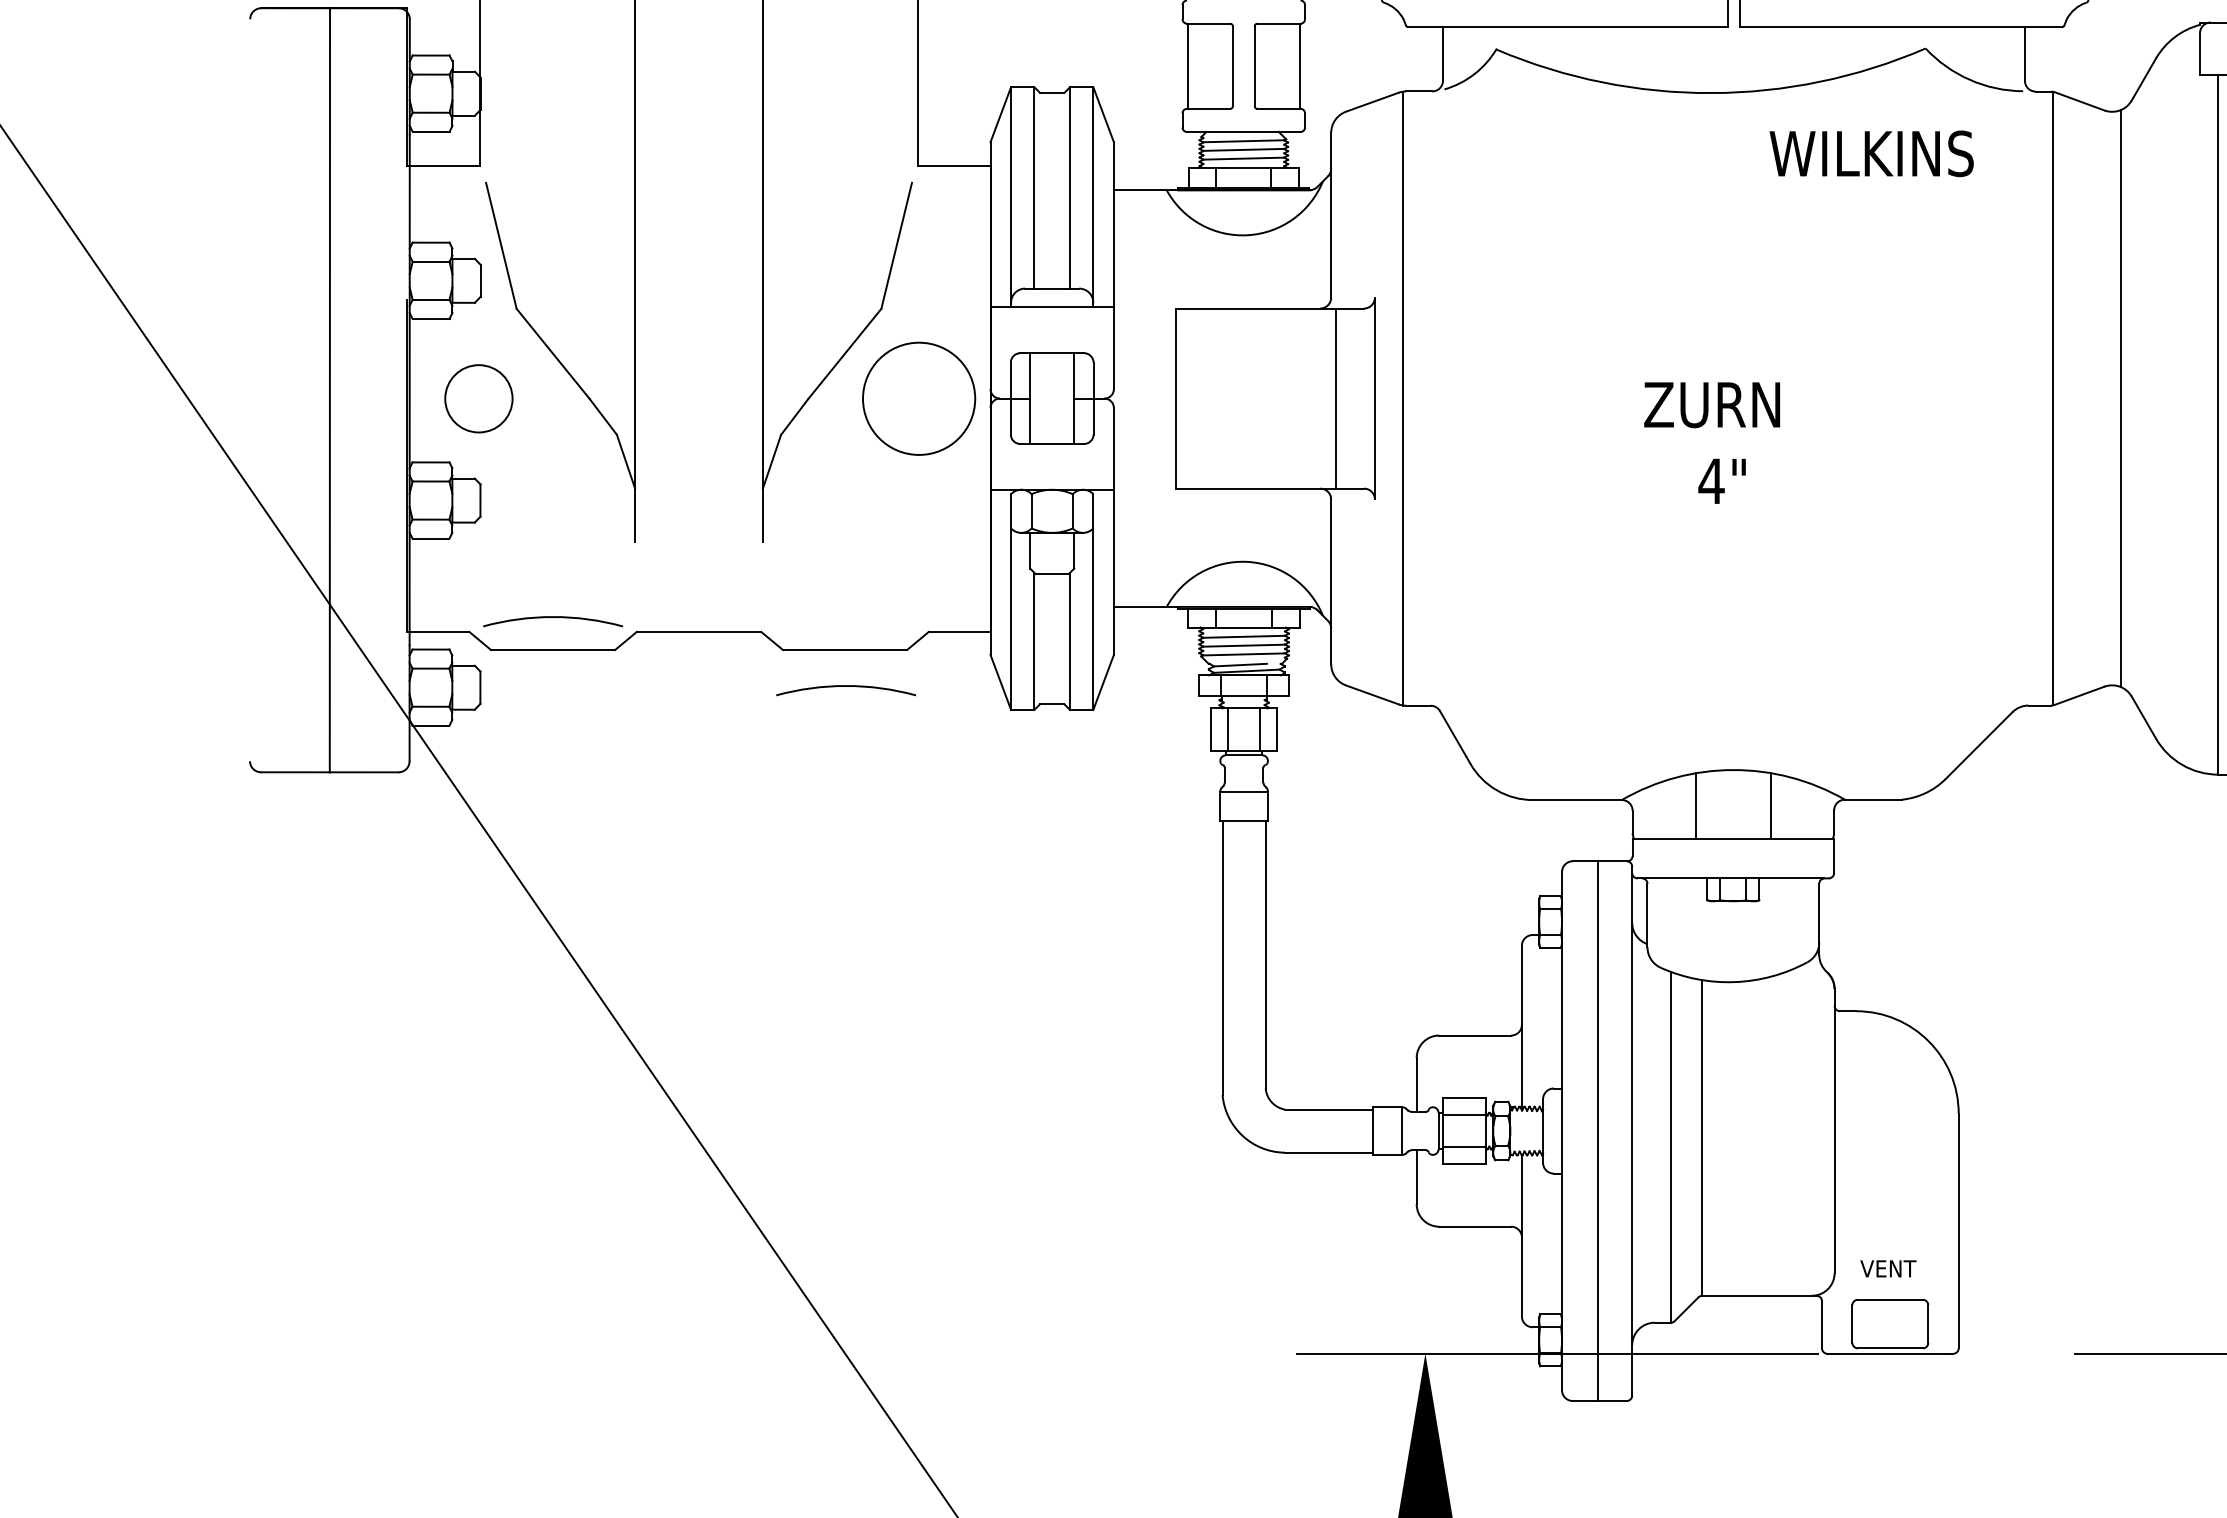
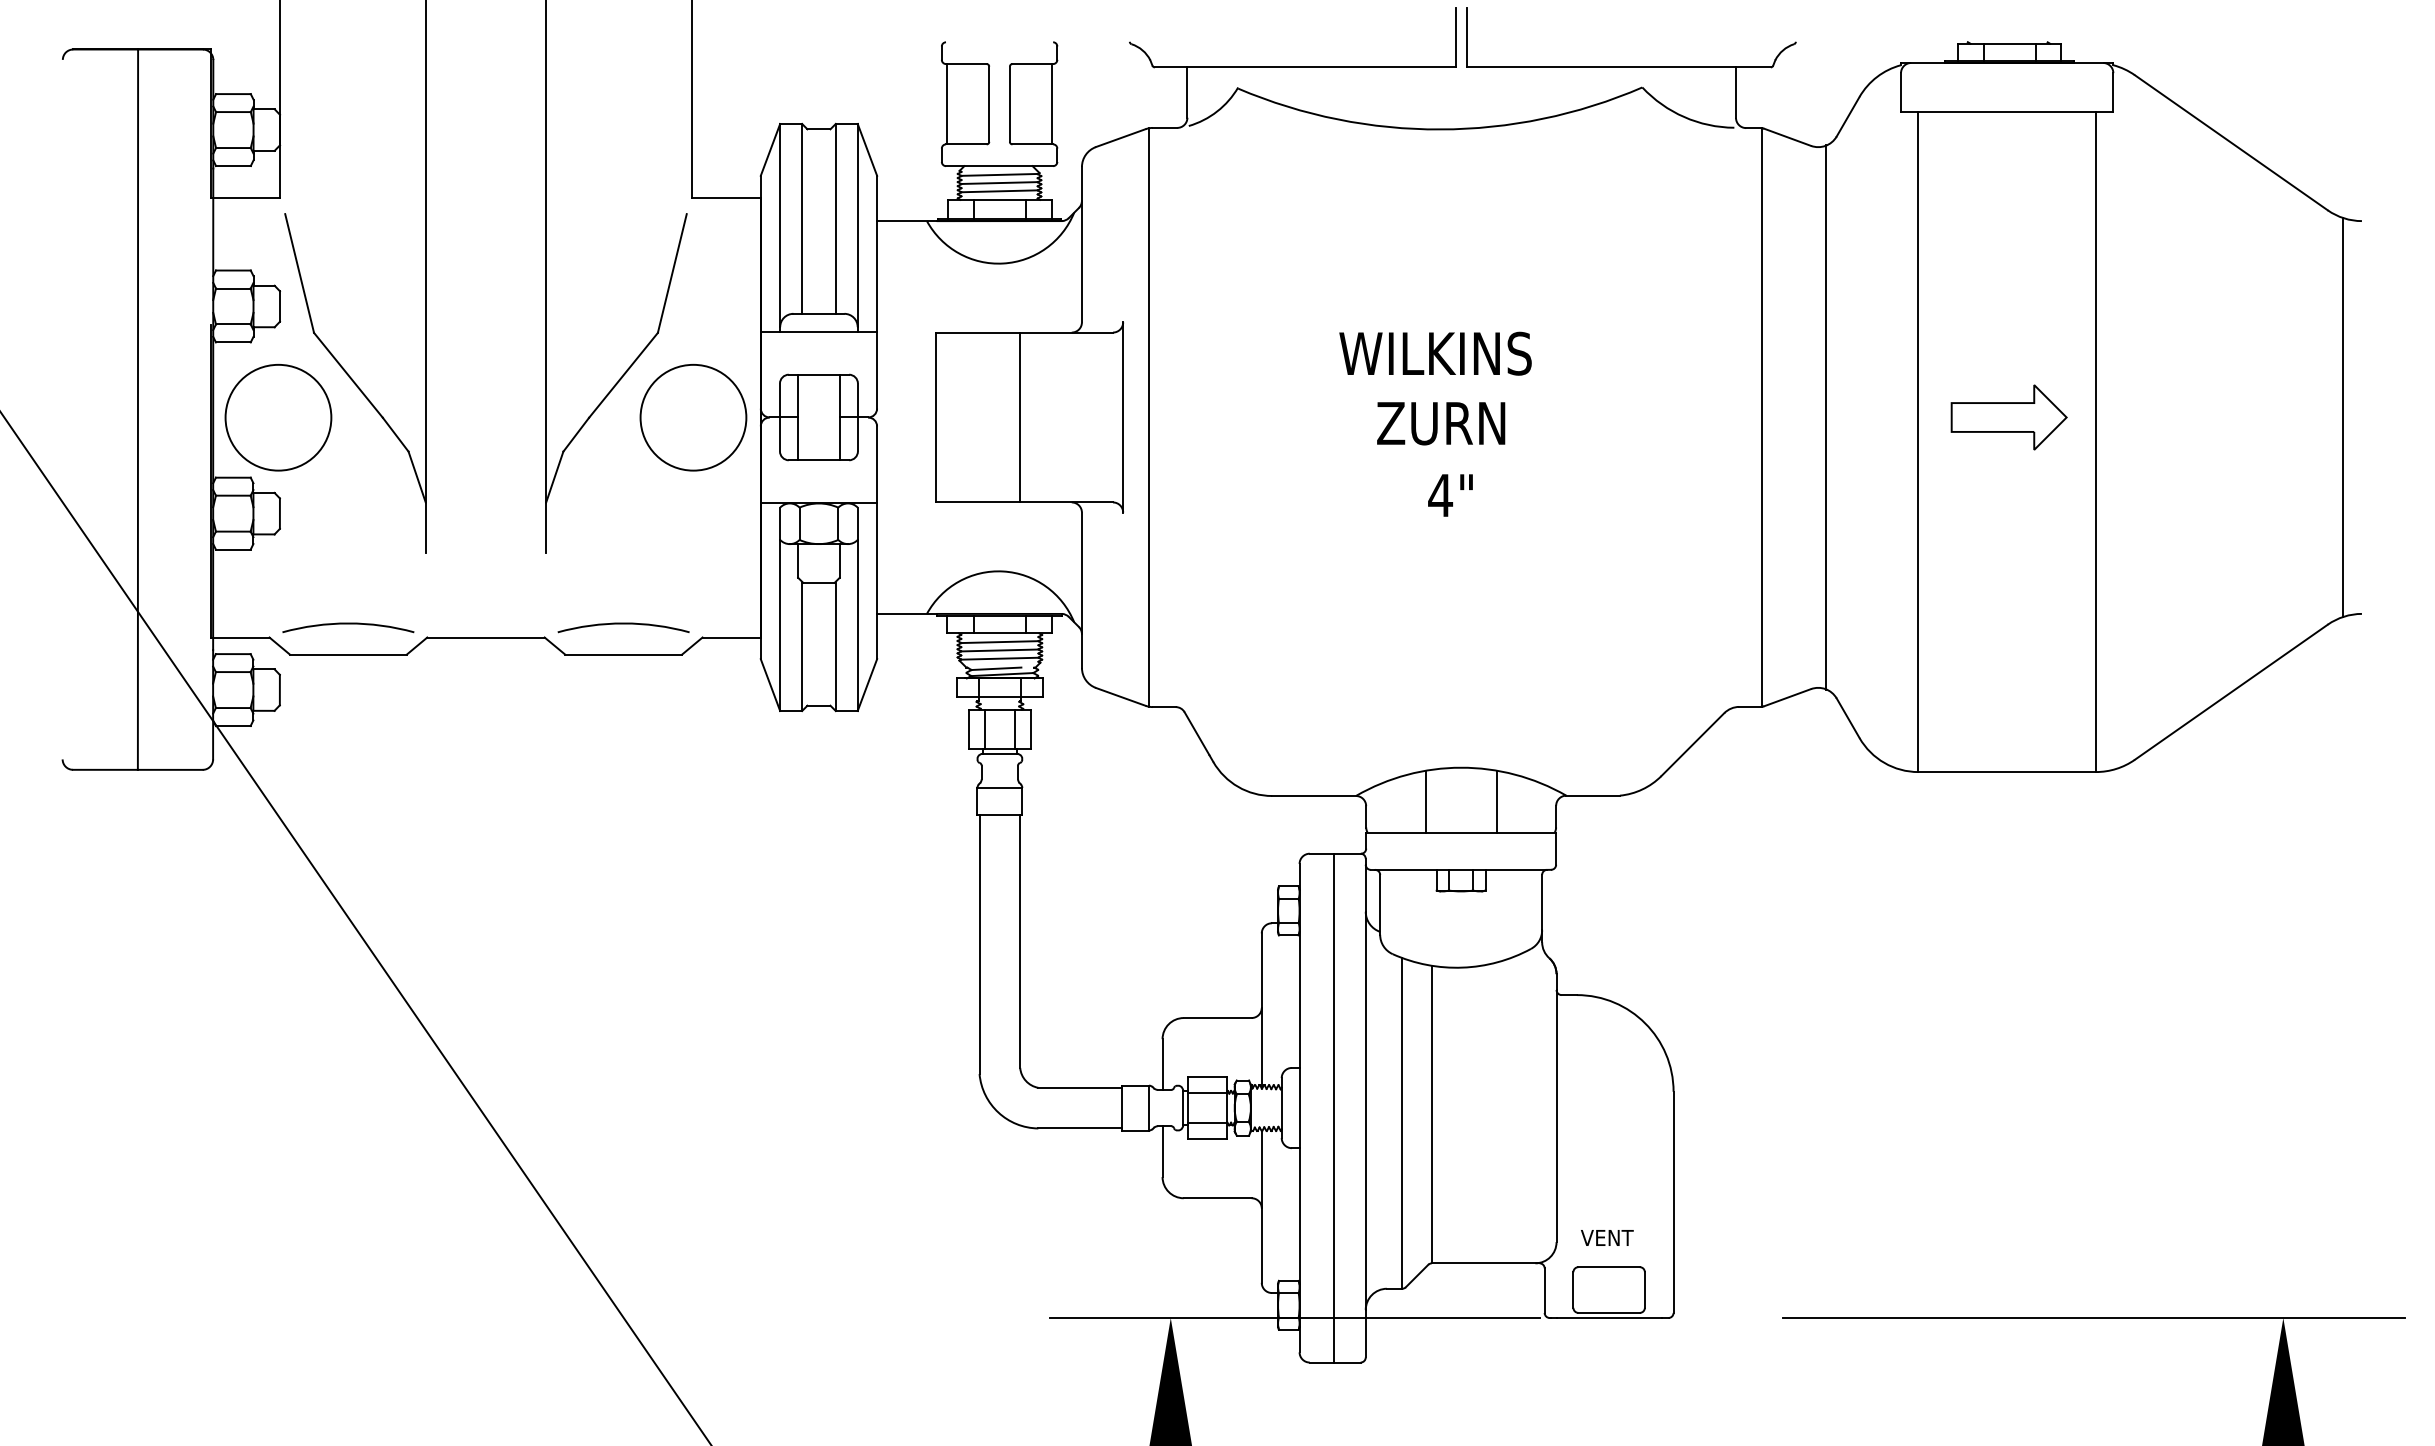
text: (1871, 153) -> (1435, 353), moved
circle: (478, 398) -> (278, 417), size x1.67
line: (1335, 398) -> (1019, 417), moved
arc: (845, 687) -> (623, 624), moved

